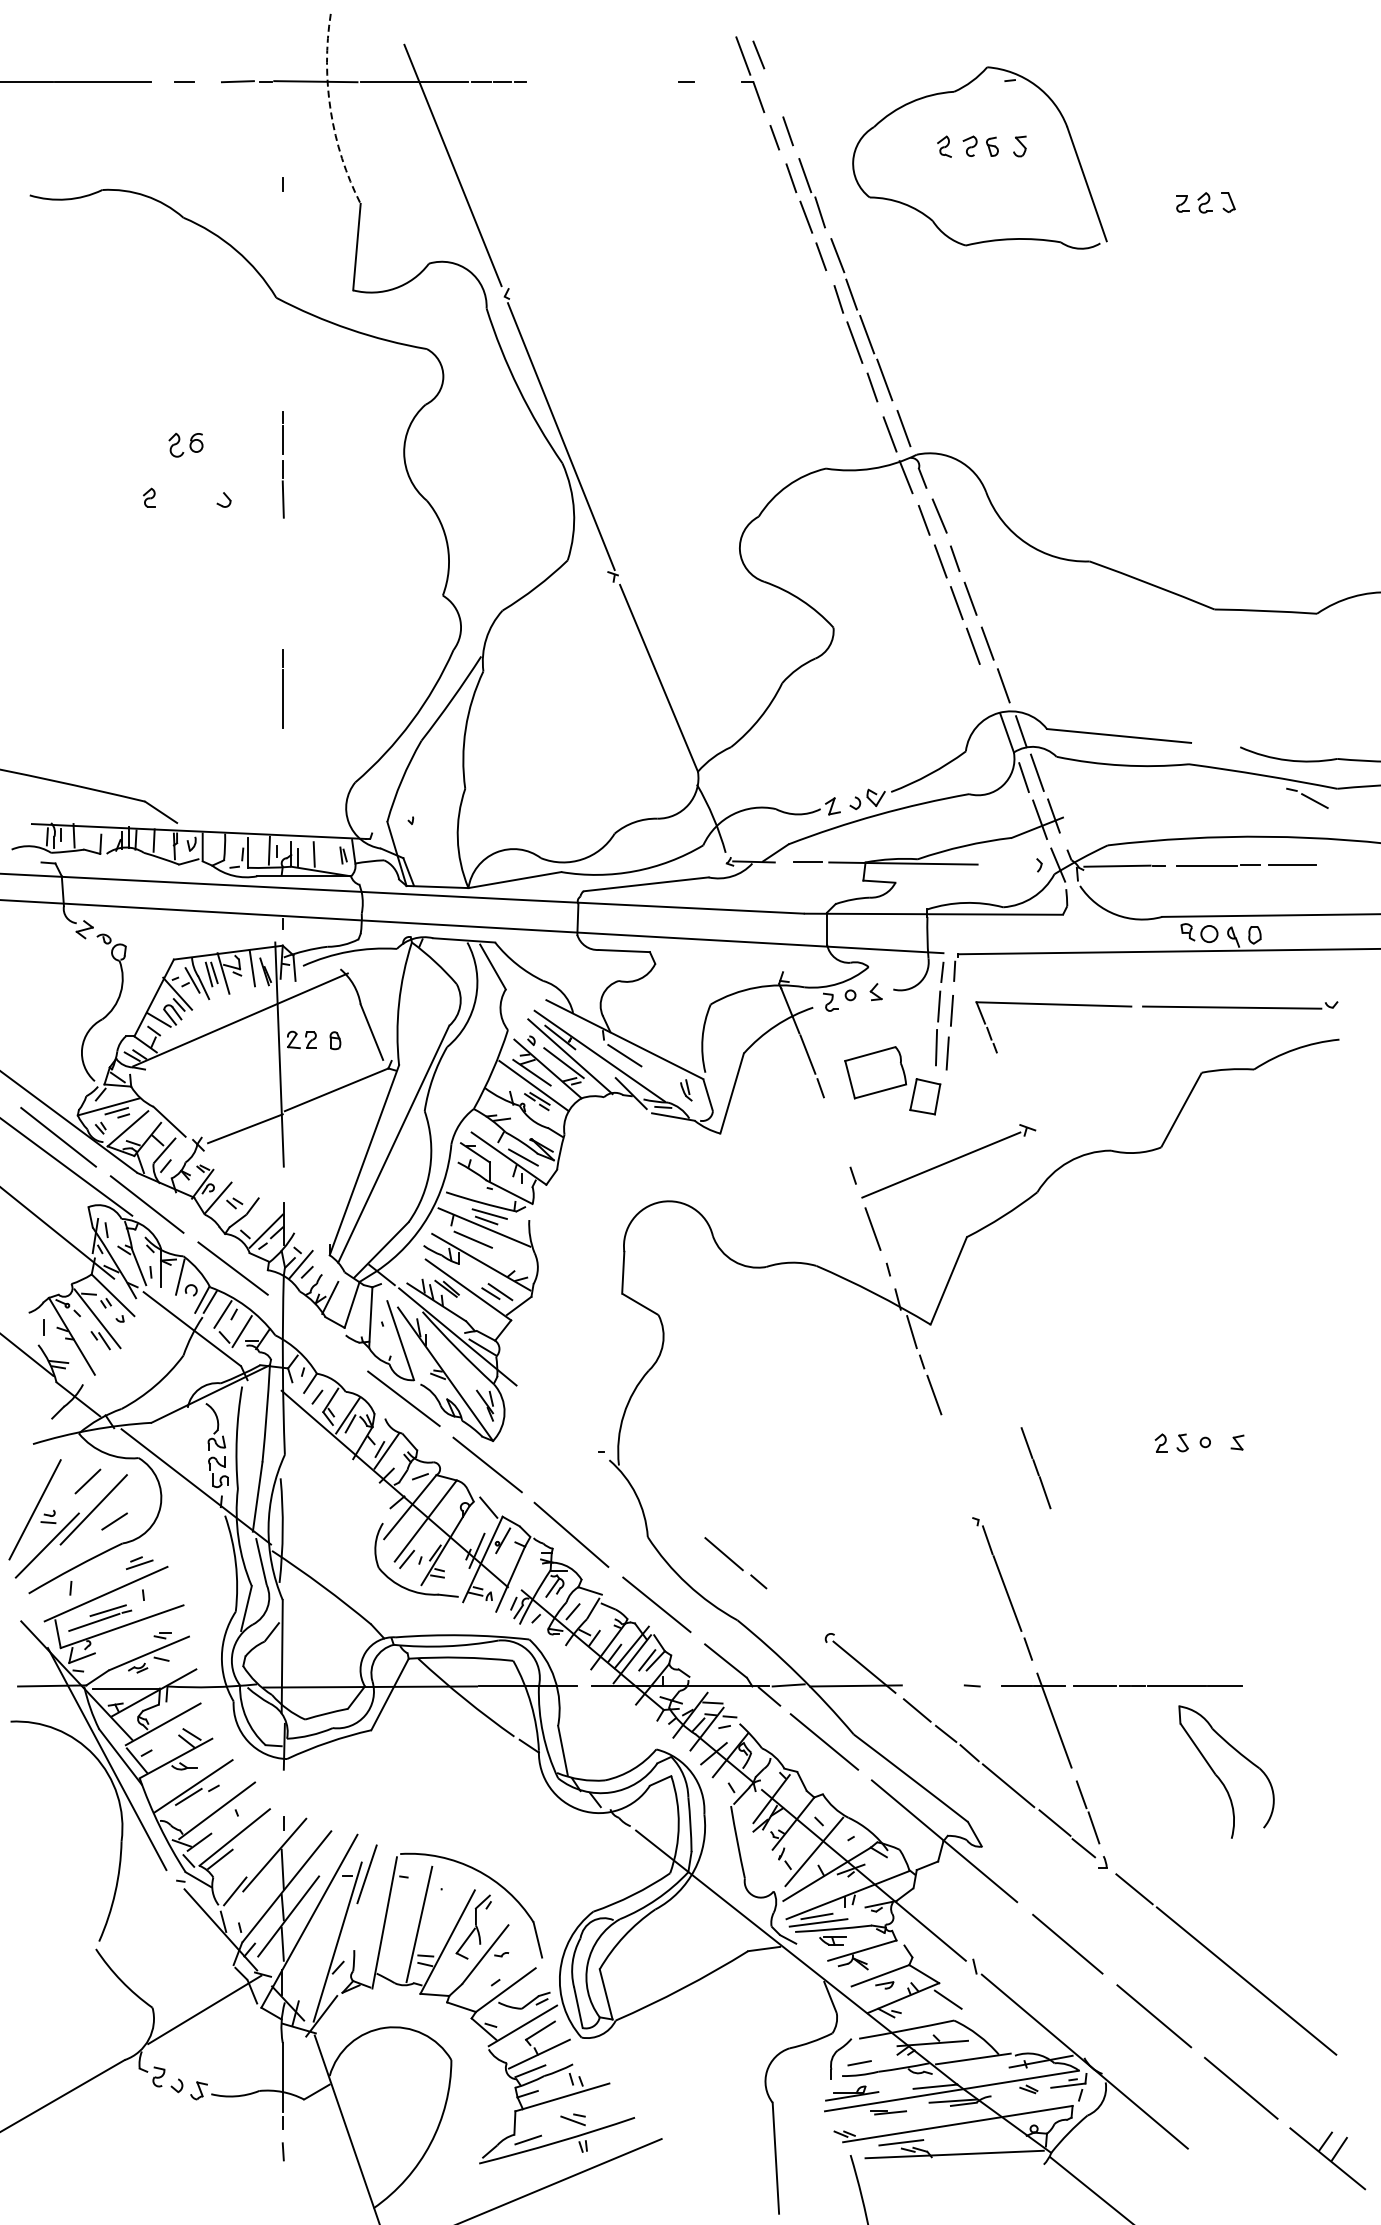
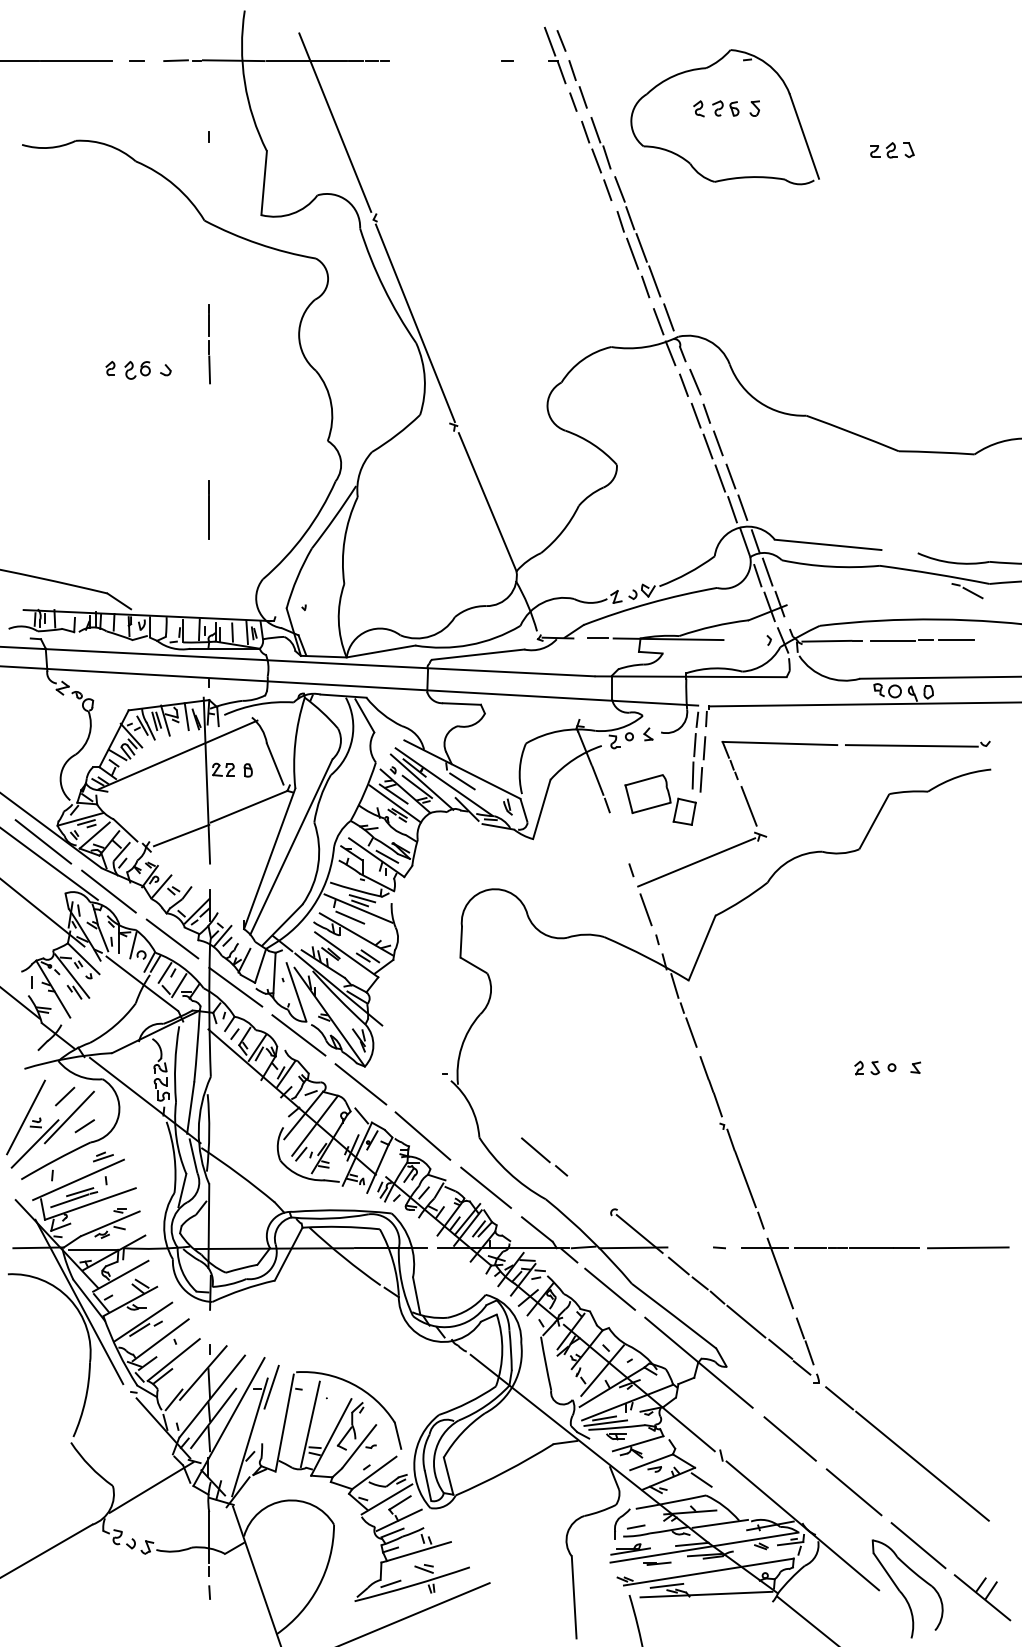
line: (773, 94) -> (572, 70), added
arc: (330, 111) -> (244, 82), dashed -> solid
part: (185, 444) -> (137, 369), moved
line: (989, 688) -> (732, 509), added
line: (333, 853) -> (246, 631), added
line: (1012, 1089) -> (749, 806), added
line: (318, 1333) -> (235, 987), added
line: (1035, 1468) -> (710, 1086), moved
line: (1308, 1685) -> (968, 1247), added
part: (1219, 1777) -> (902, 1593), moved

